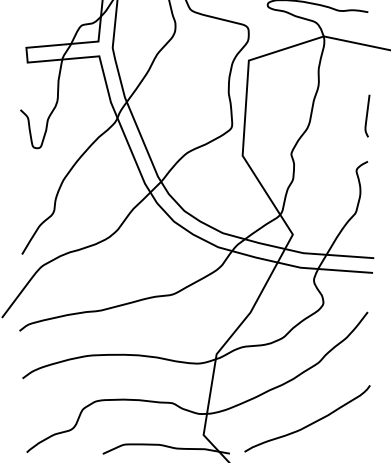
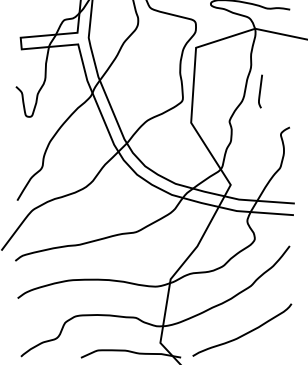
curve: (367, 116) -> (260, 91), moved

